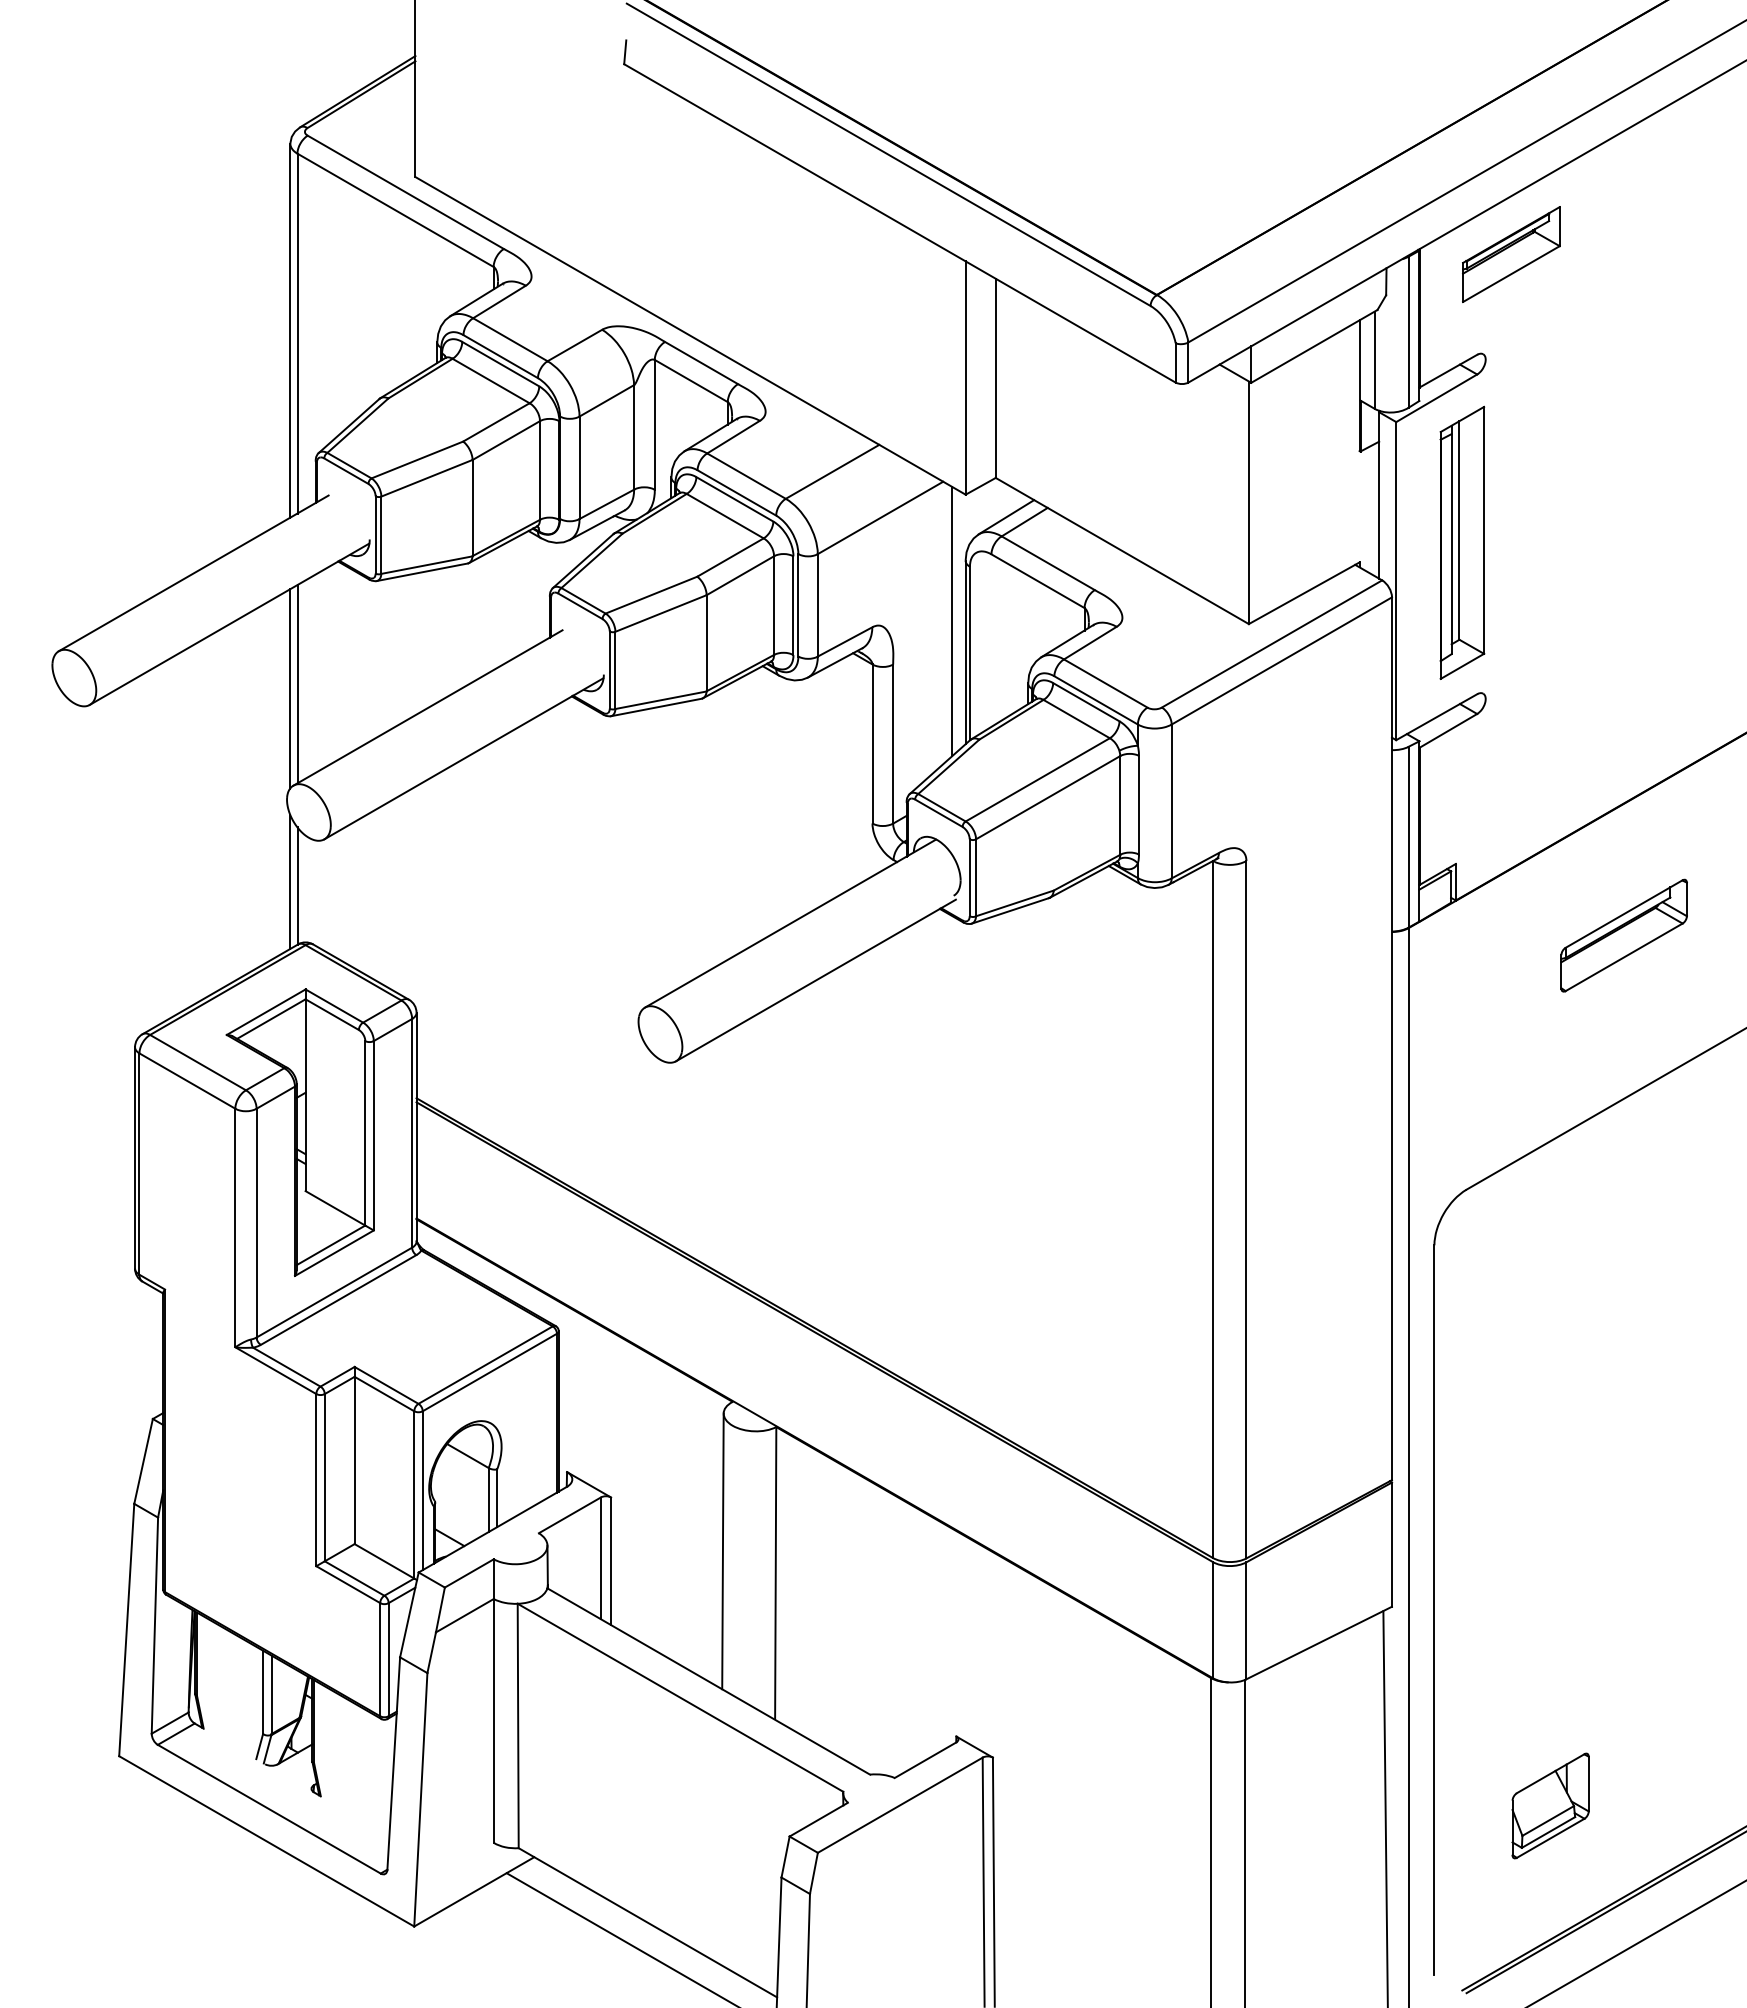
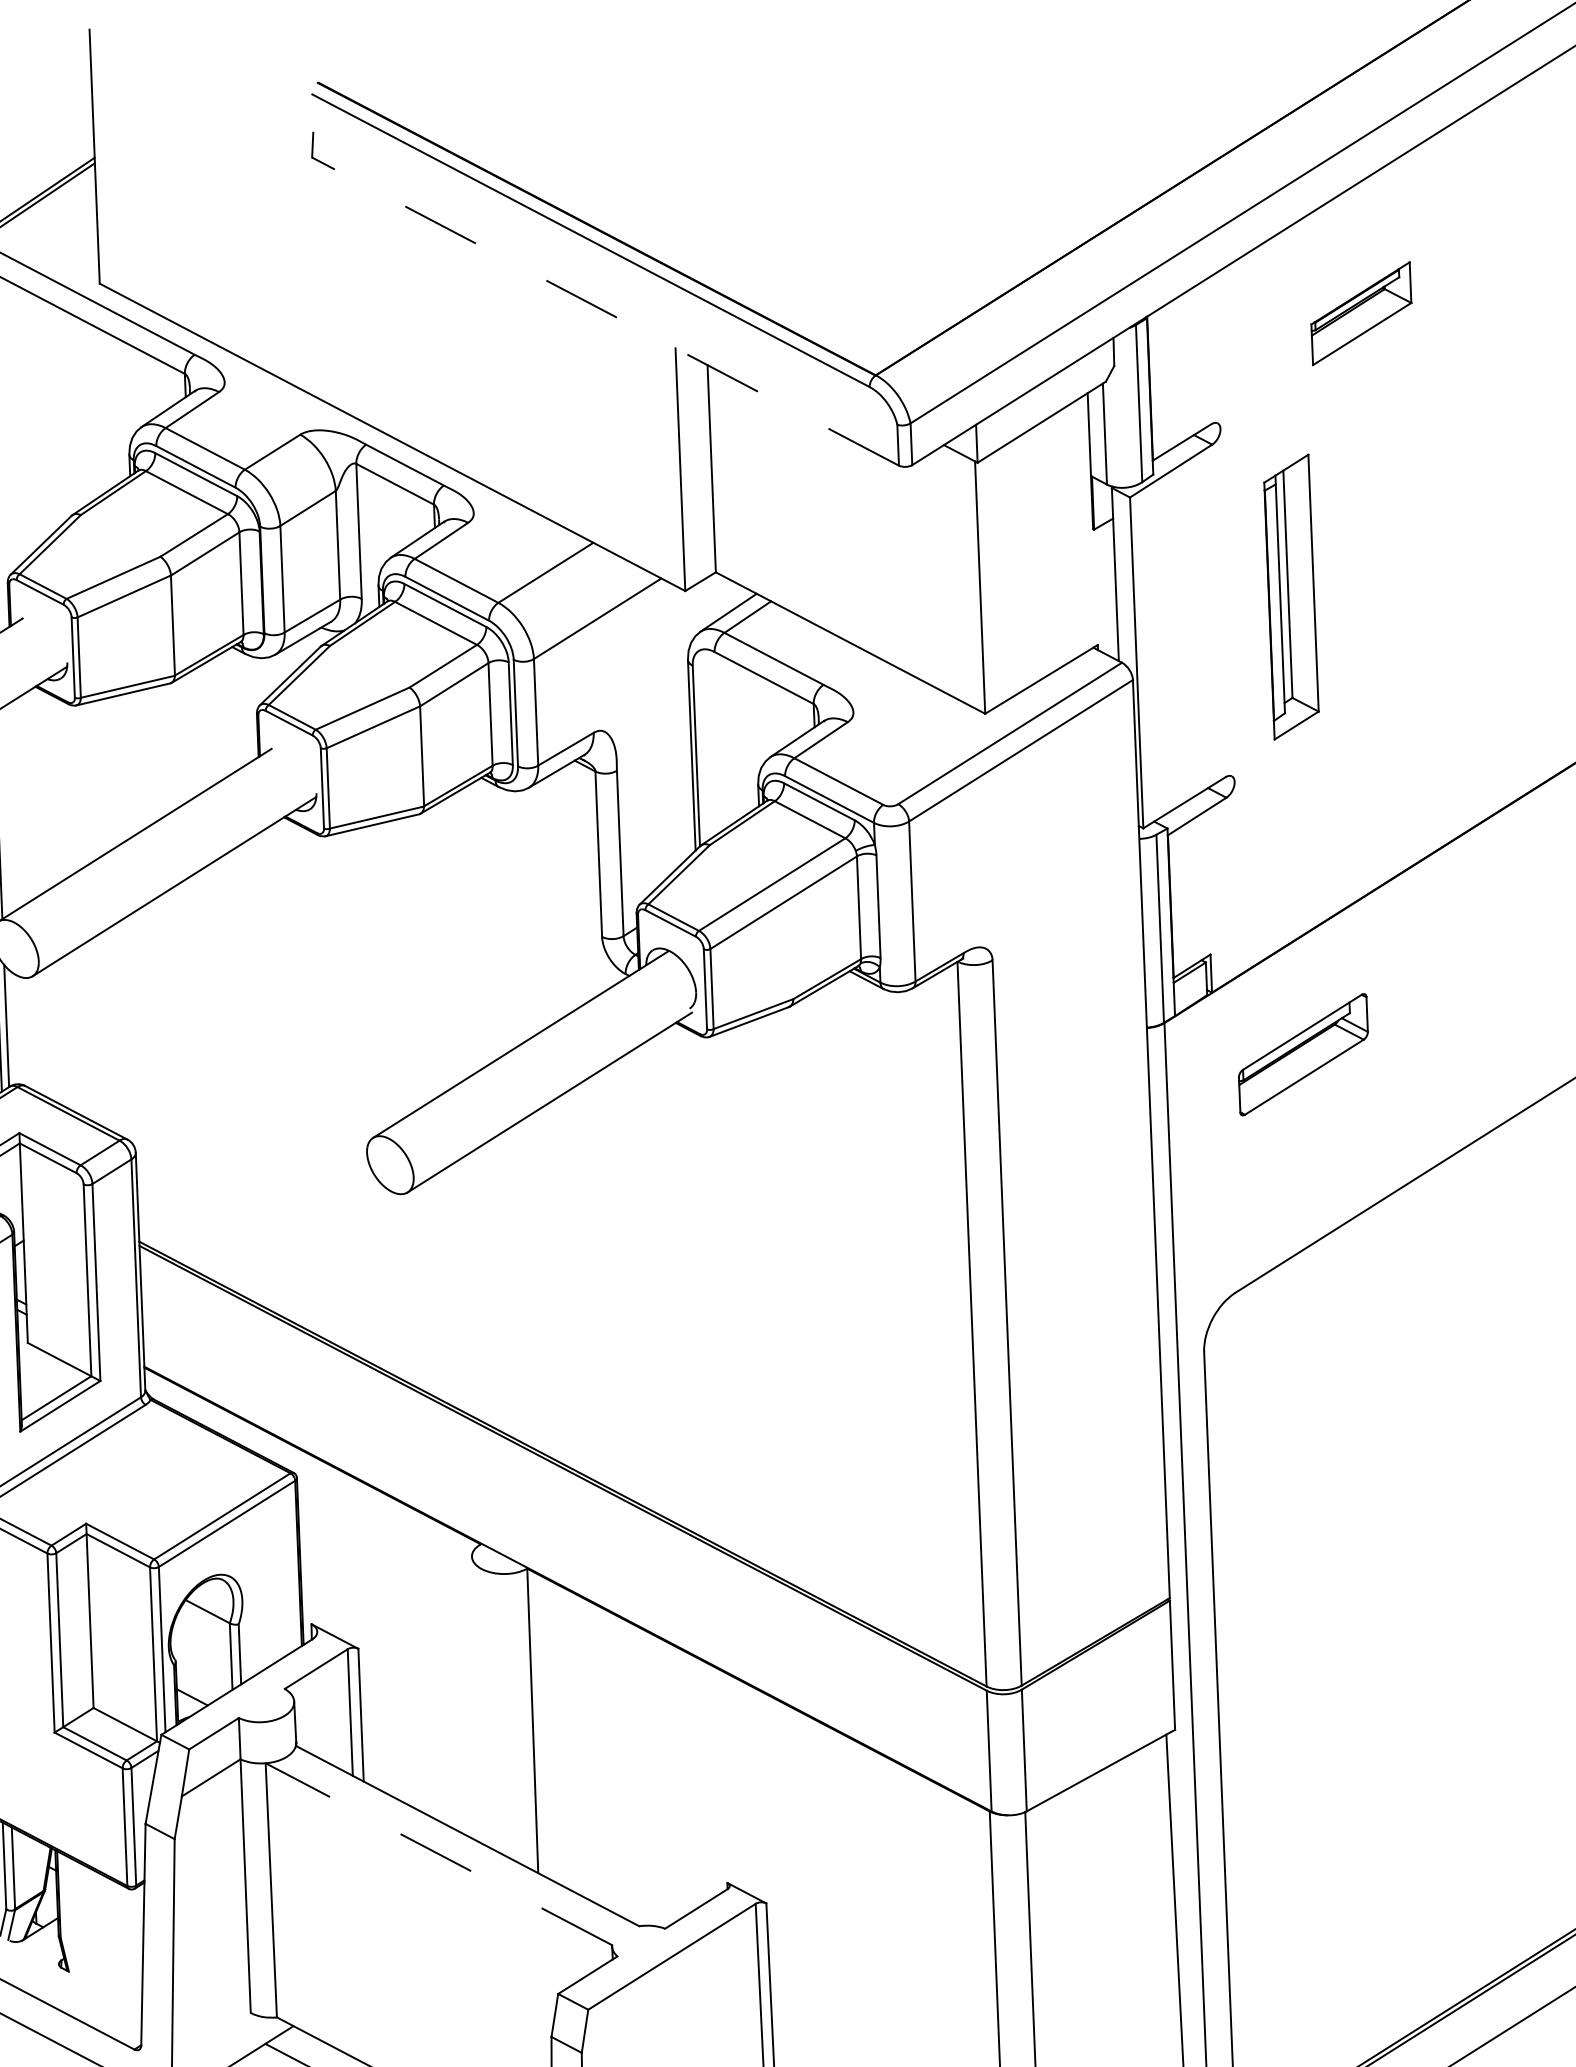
line: (899, 223) -> (605, 311), solid -> dashed
part: (1511, 254) -> (1361, 313), moved
part: (1462, 542) -> (1291, 596), moved
line: (952, 621) -> (676, 723), removed
part: (1623, 935) -> (1302, 1054), moved
line: (722, 1551) -> (476, 1700), removed
line: (680, 1697) -> (438, 1853), solid -> dashed
part: (1550, 1805) -> (1348, 1929), removed

